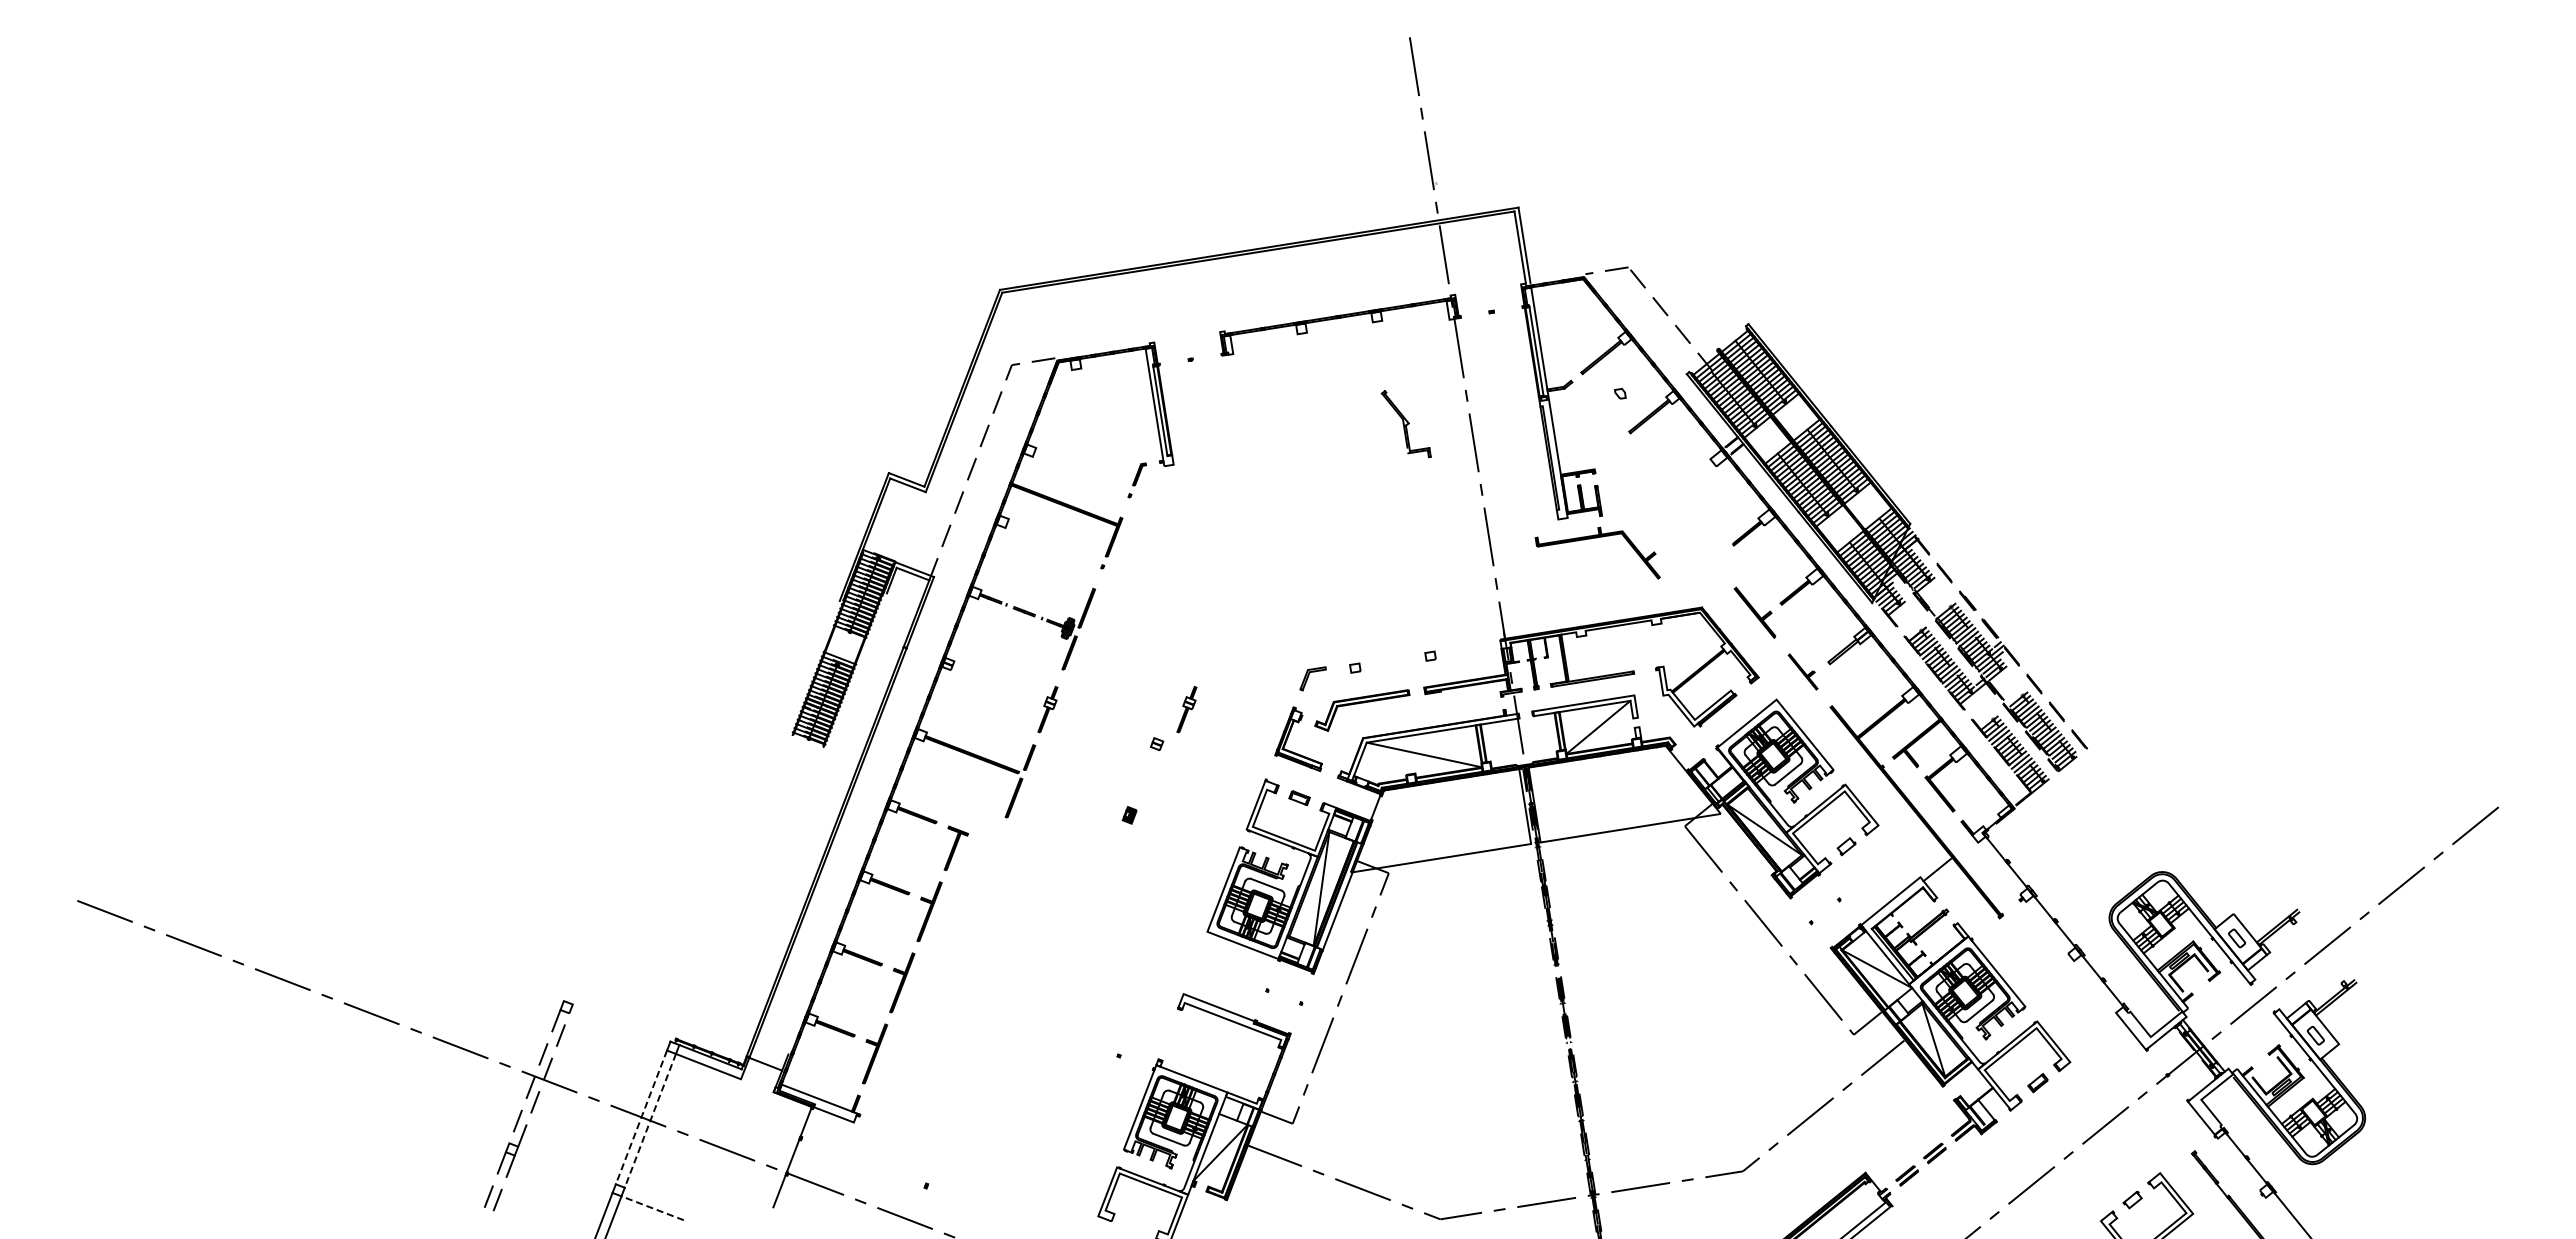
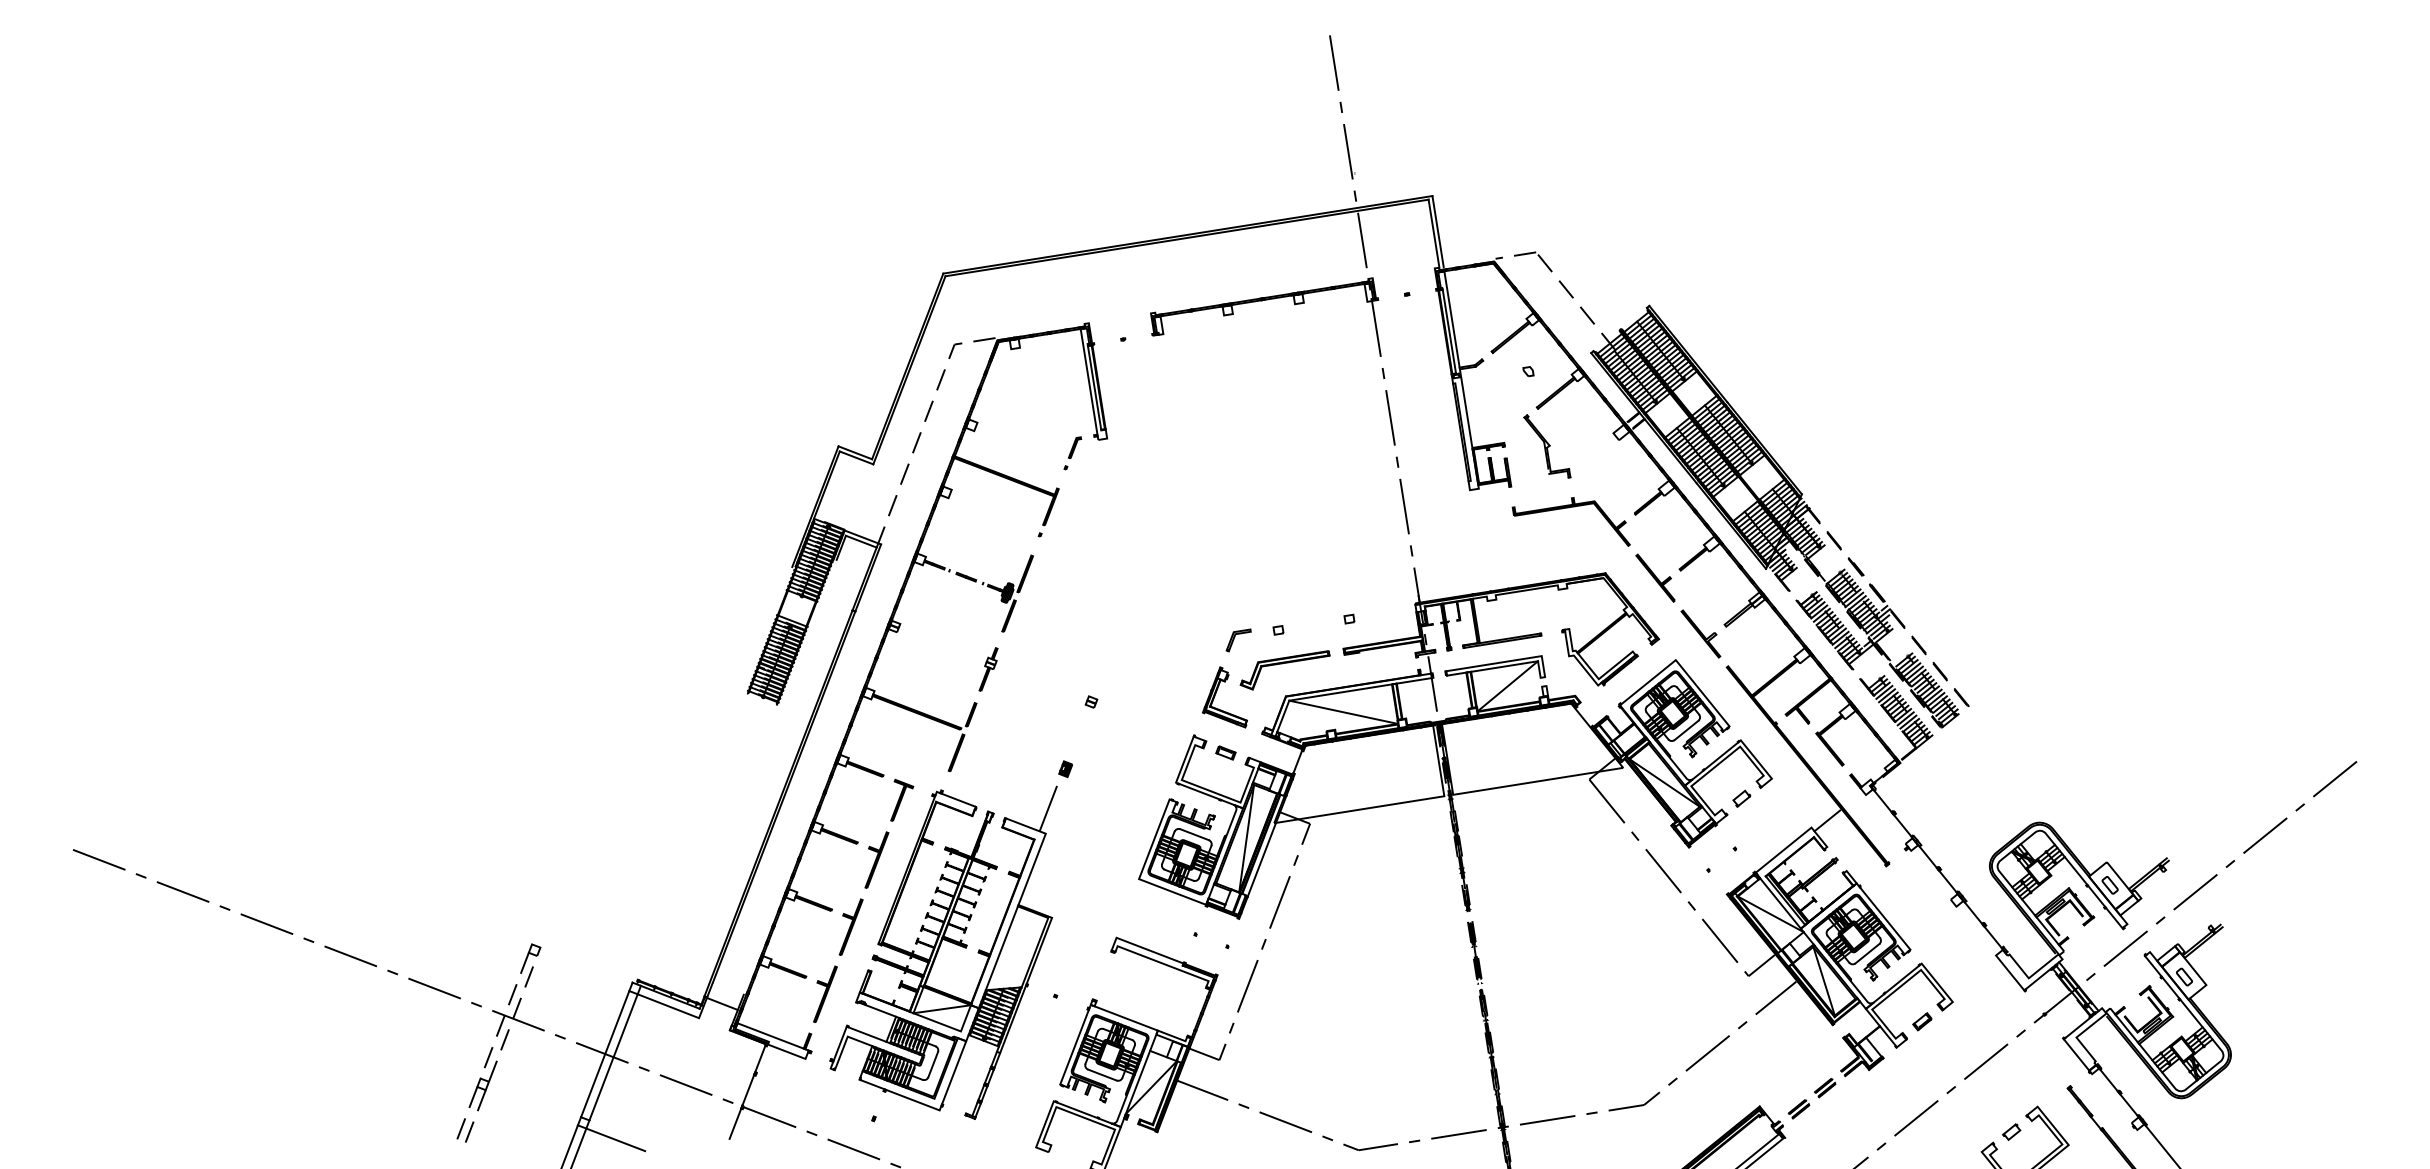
part: (1405, 424) -> (1546, 446), moved
part: (1597, 538) -> (1571, 508), moved
part: (1802, 671) -> (1700, 633), size x1.43
part: (1186, 709) -> (1119, 669), removed
part: (1000, 1010) -> (943, 953), added
line: (641, 1117) -> (605, 1054), dashed -> solid
line: (650, 1120) -> (613, 1057), dashed -> solid
line: (652, 1208) -> (615, 1140), dashed -> solid

